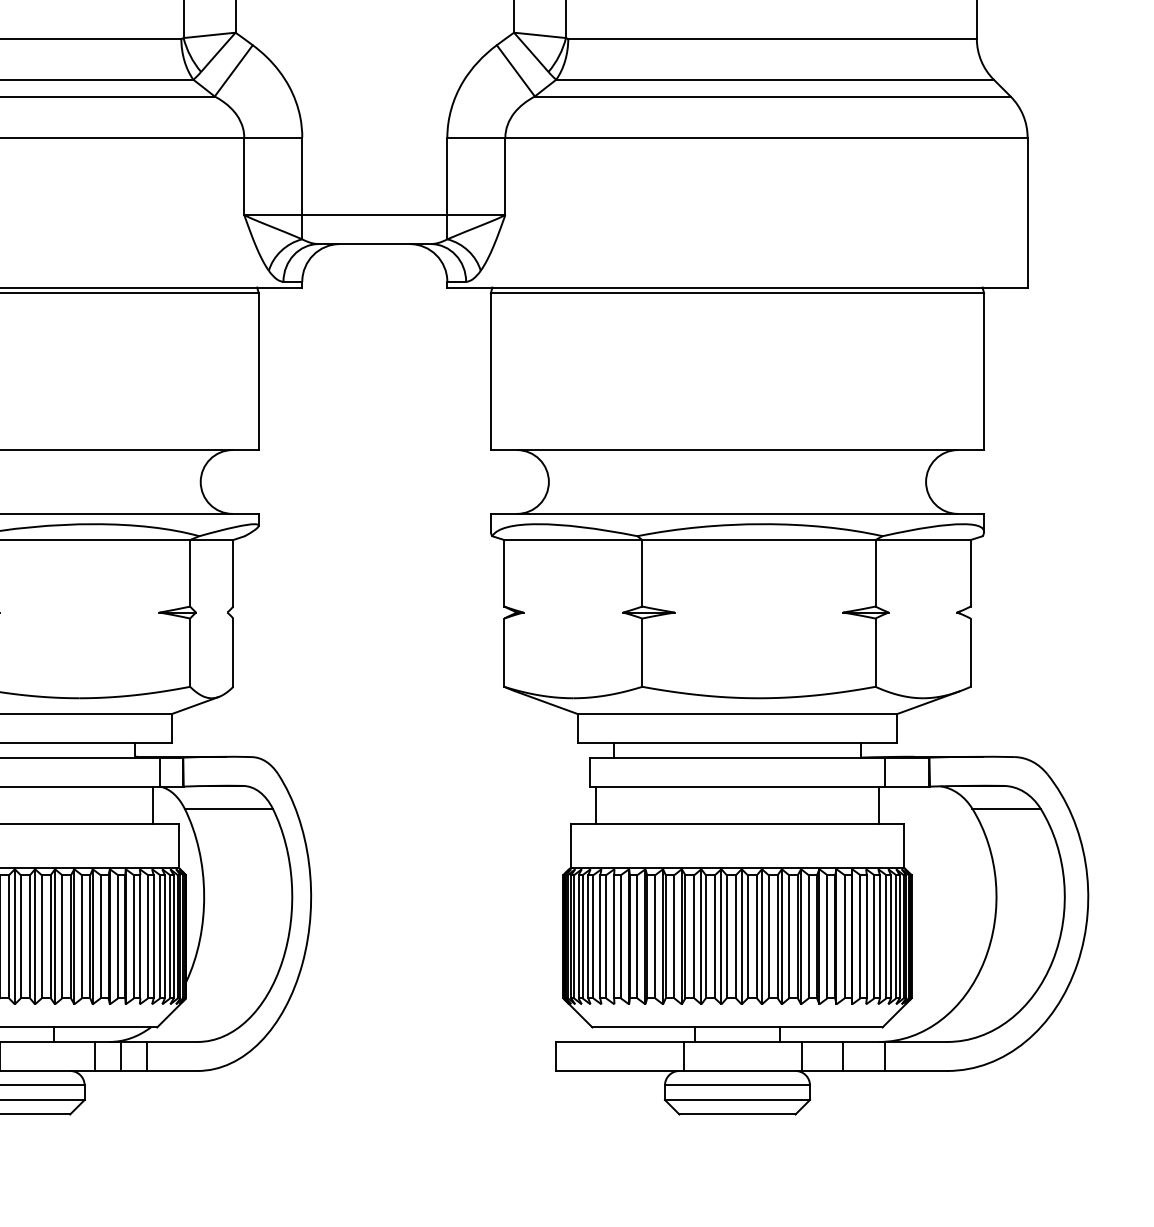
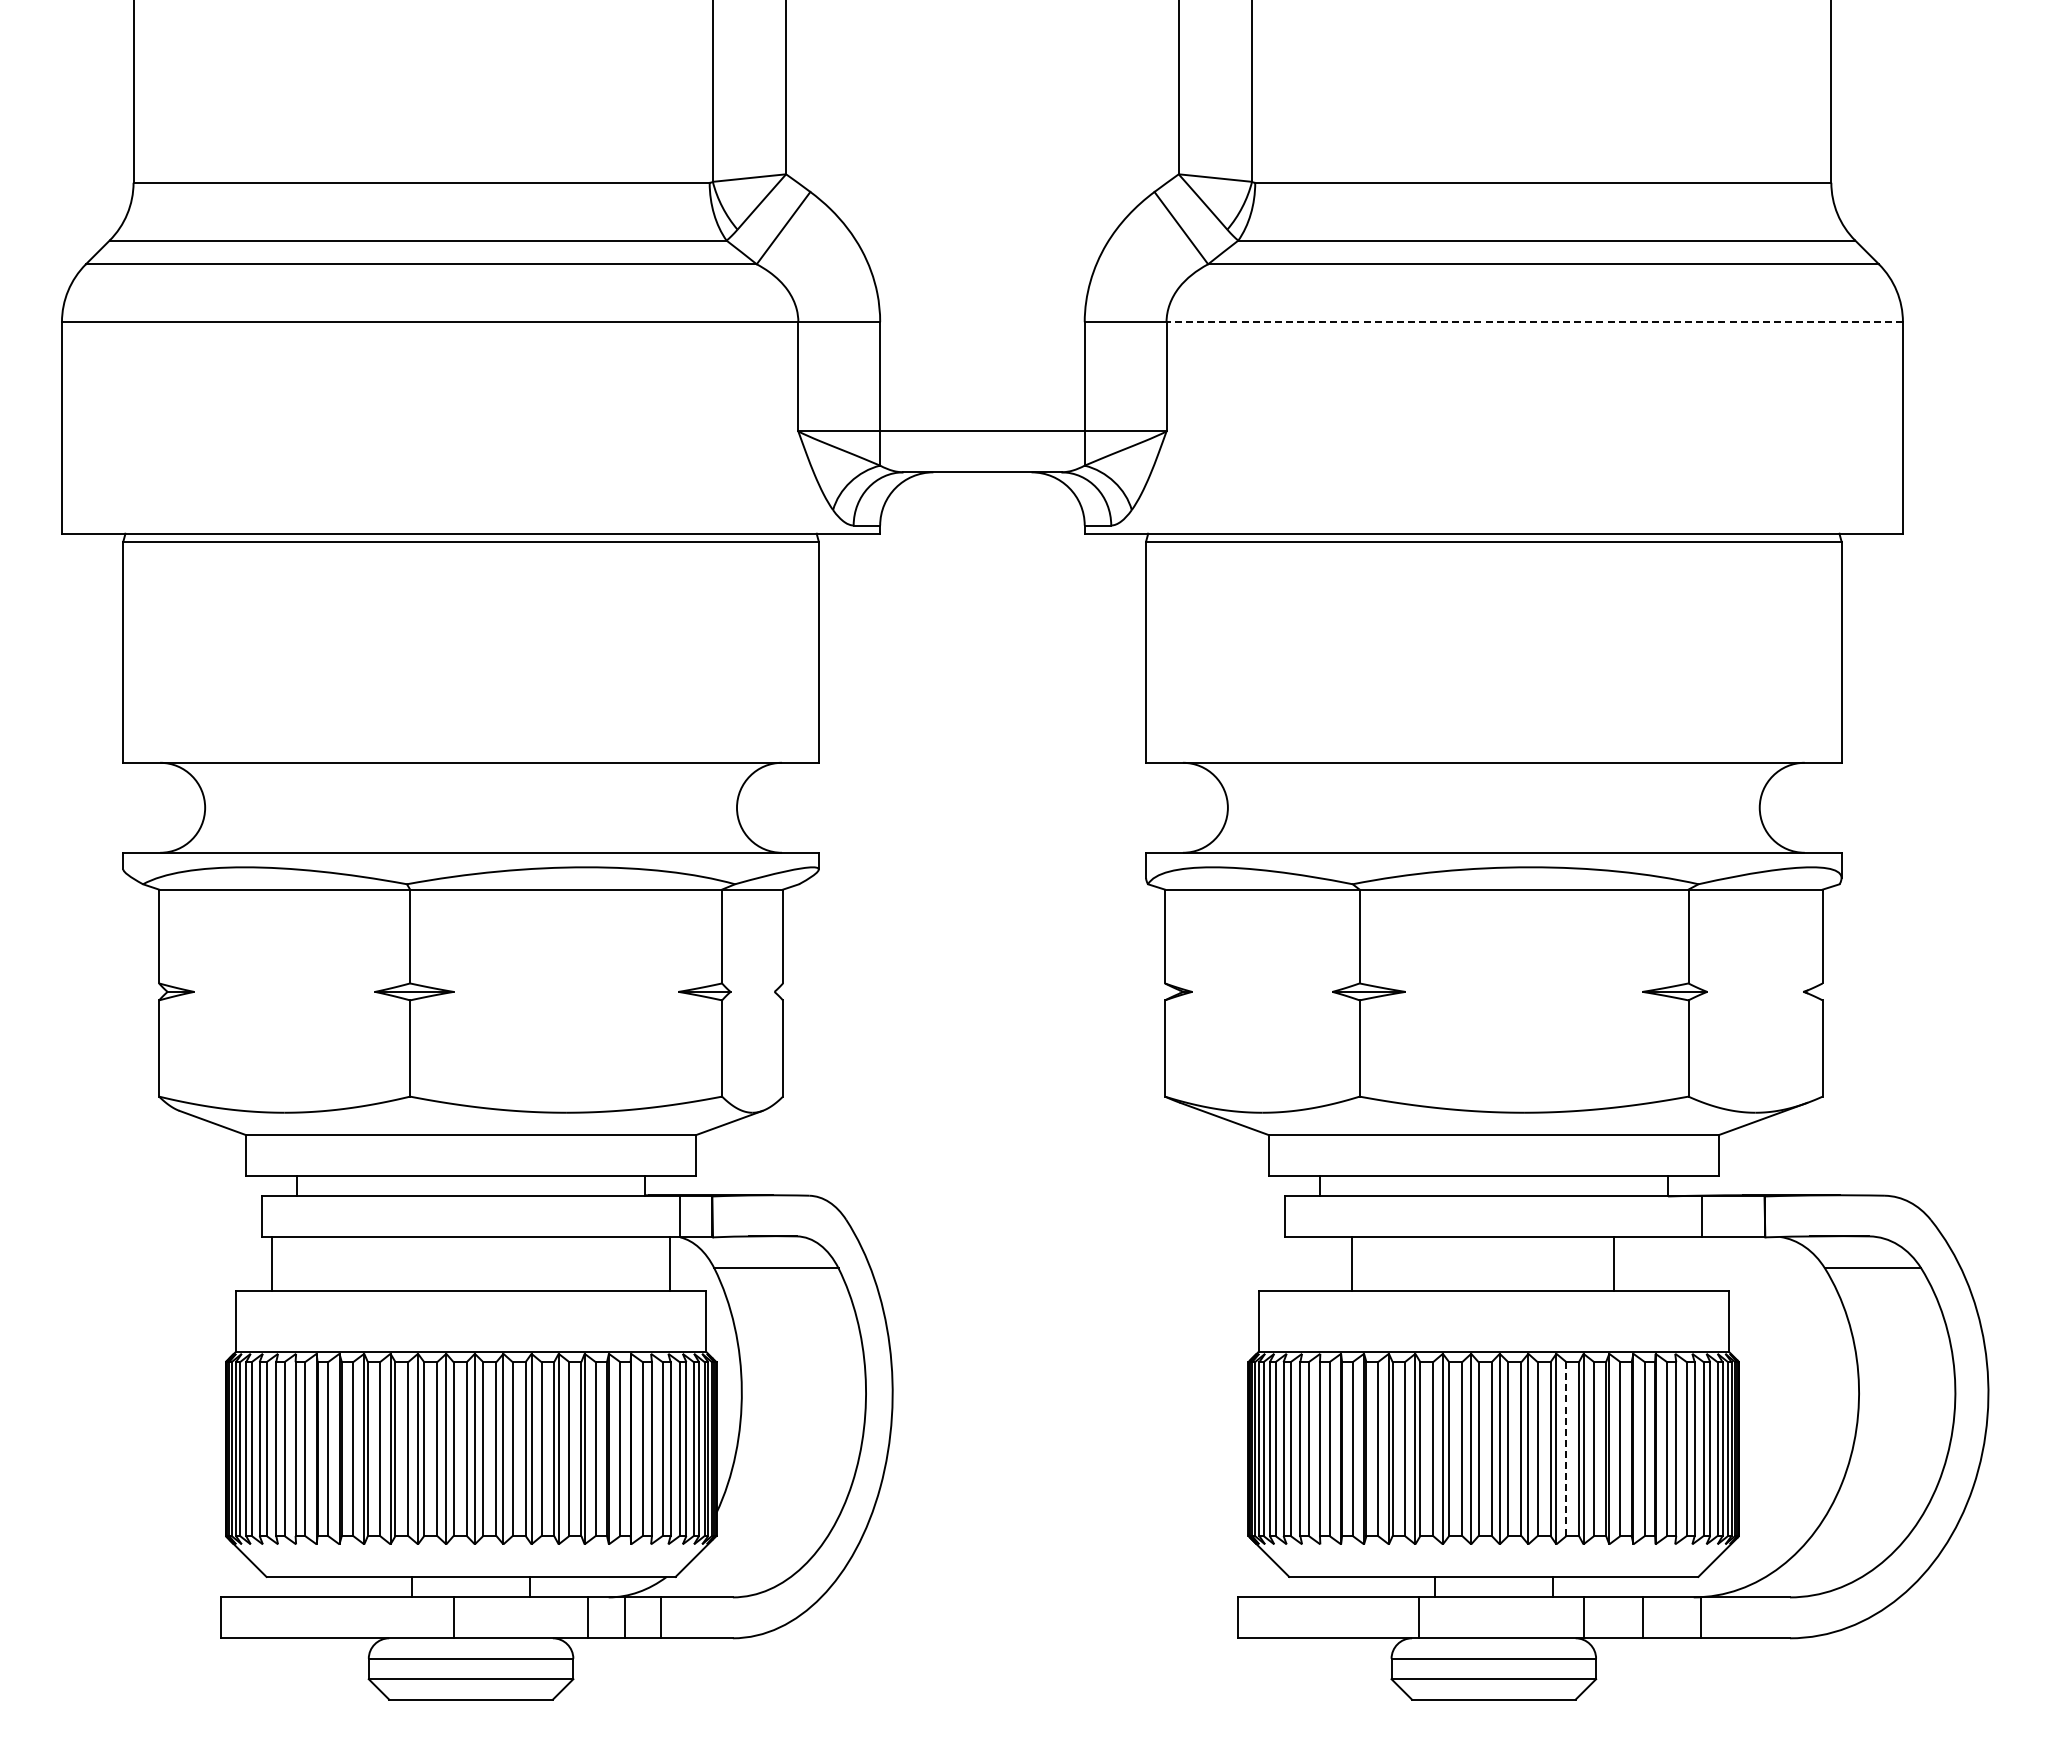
line: (766, 137) -> (1534, 322), solid -> dashed
line: (596, 805) -> (1351, 1263), moved
line: (878, 805) -> (1613, 1263), moved
line: (789, 937) -> (1566, 1449), solid -> dashed

